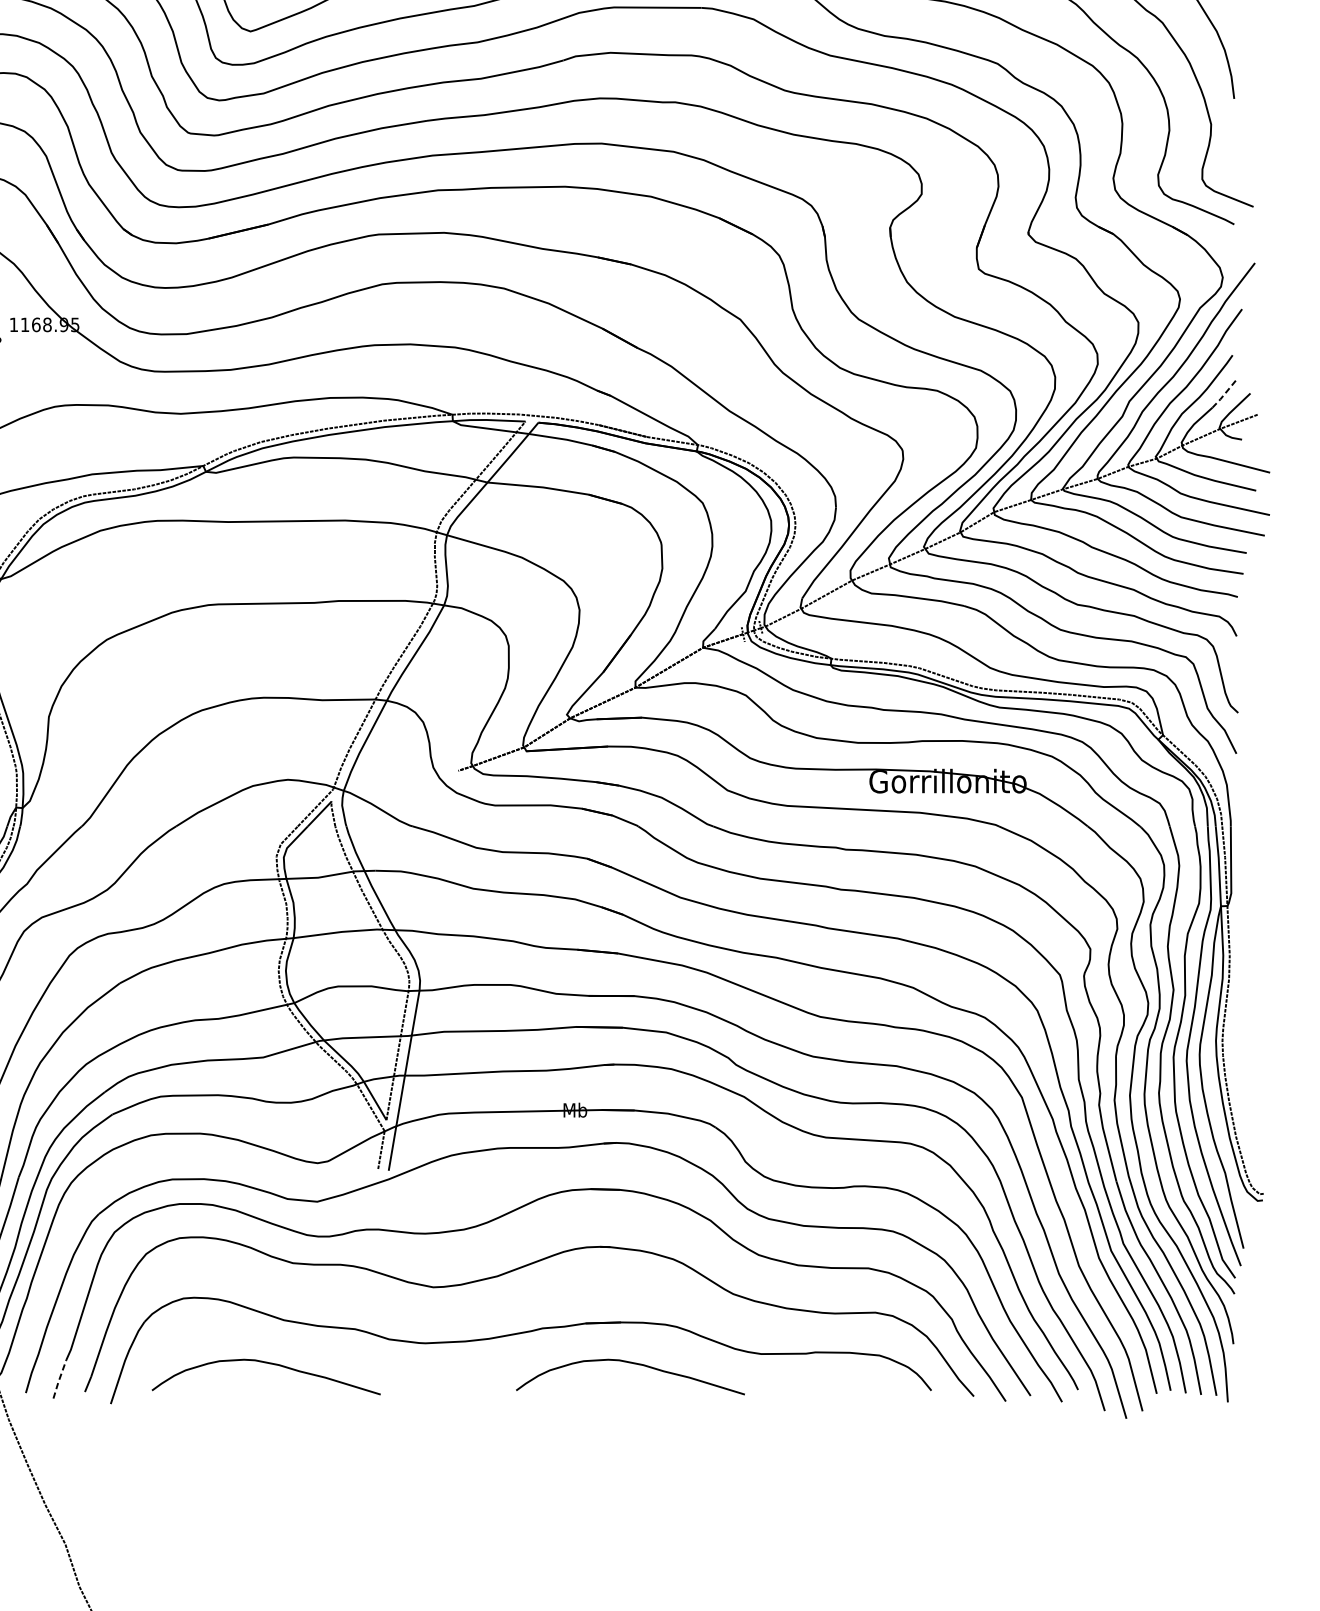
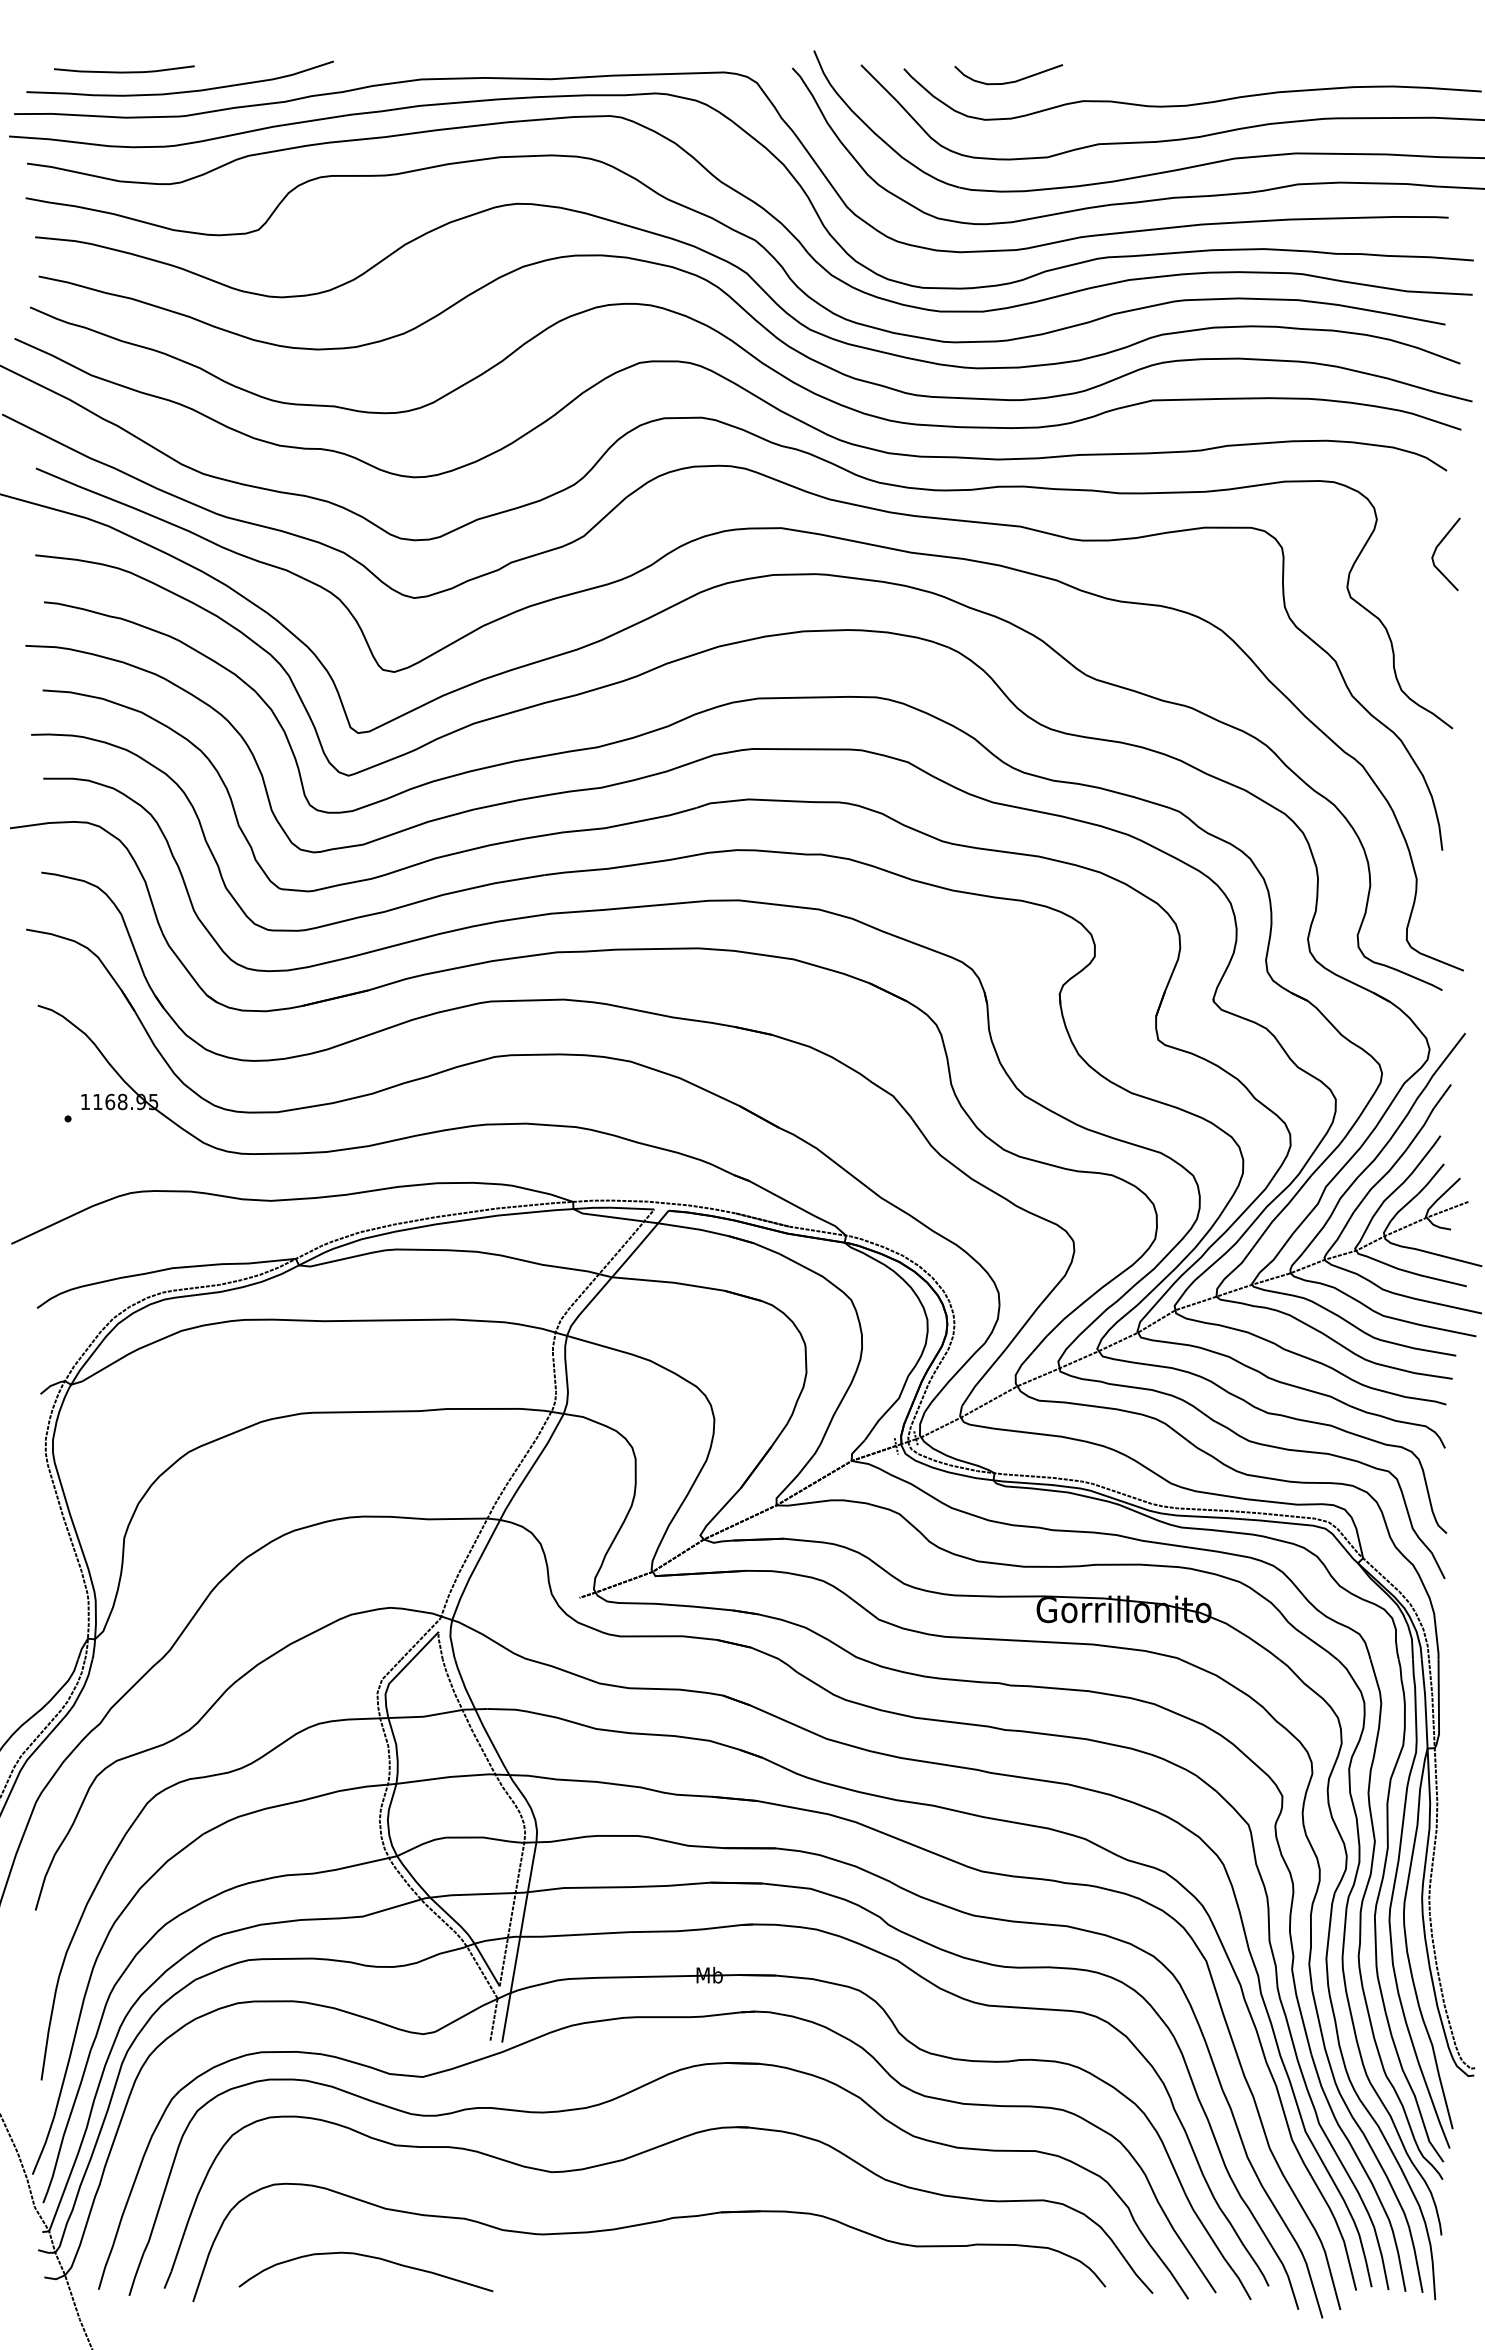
line: (1223, 395) -> (1430, 1180), dashed -> solid
curve: (631, 1364) -> (772, 2257), removed
line: (59, 1379) -> (136, 2274), dashed -> solid

